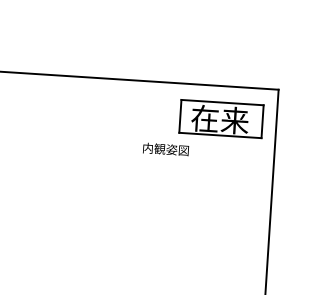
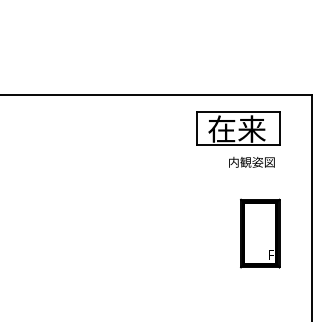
part: (221, 119) -> (238, 128), moved
text: (165, 148) -> (251, 161), moved
part: (217, 224) -> (260, 233), added

